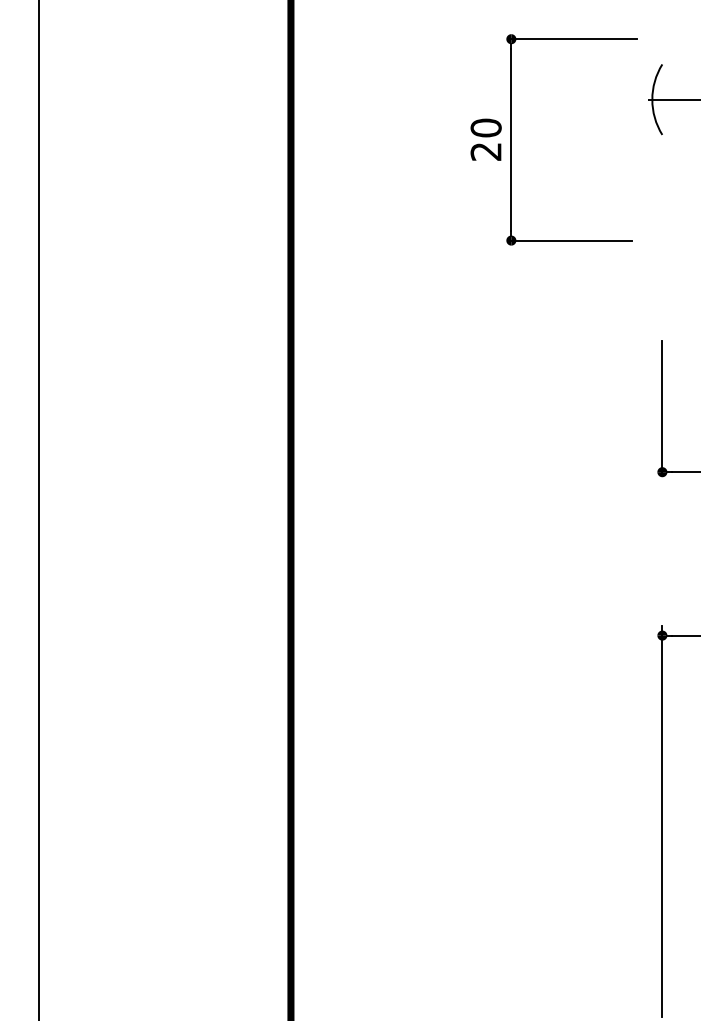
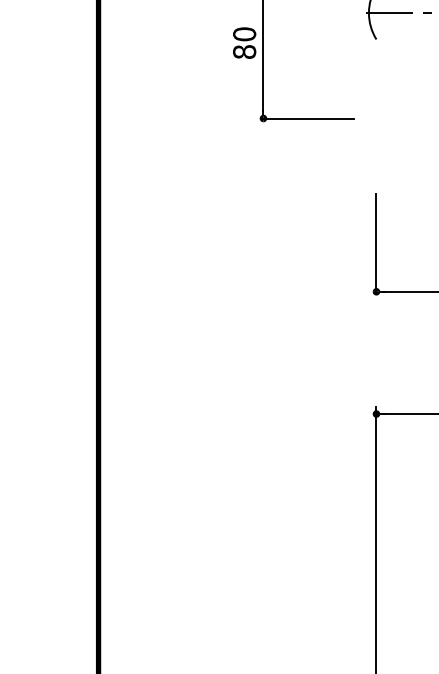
text: (485, 151) -> (244, 51), 20 -> 80

